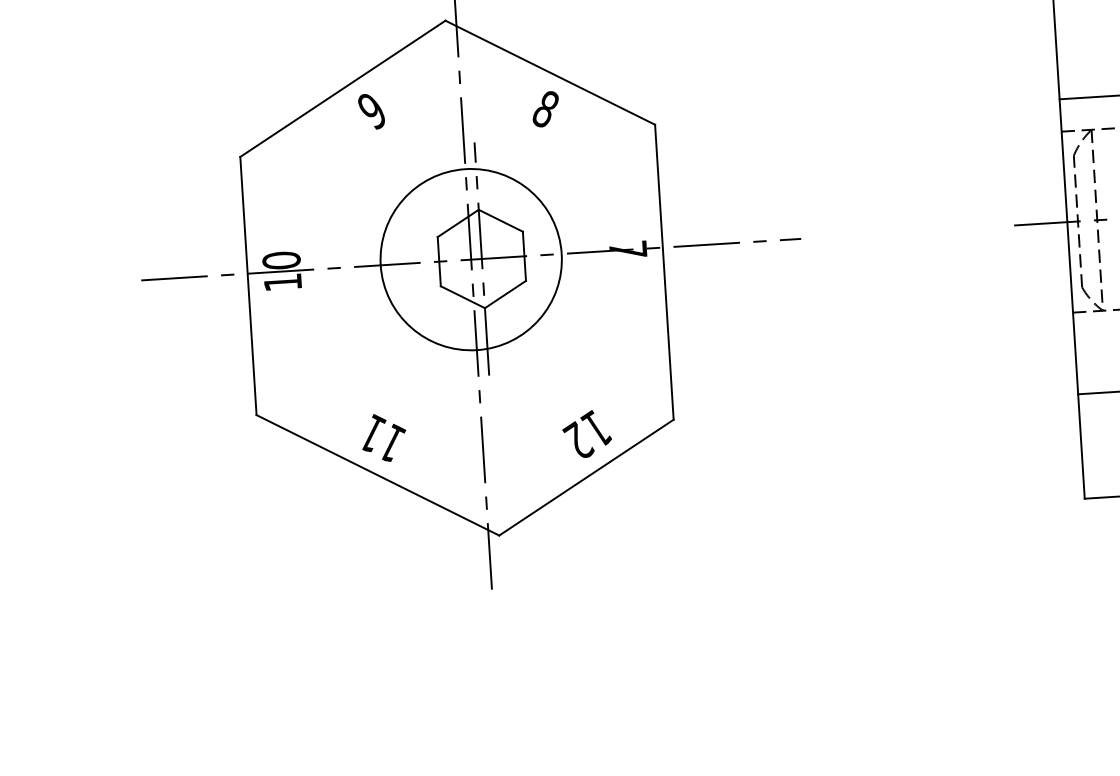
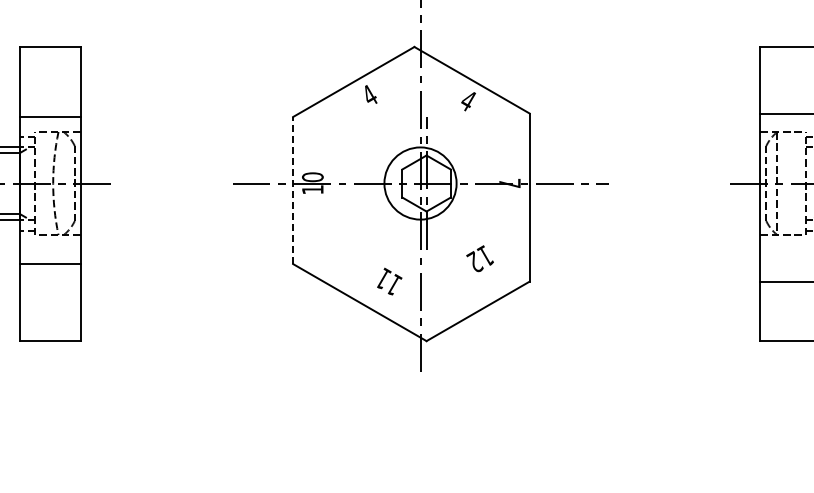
text: (546, 108) -> (468, 100), 8 -> 4
text: (371, 110) -> (369, 95), 9 -> 4
circle: (471, 259) -> (420, 183), size x0.7
line: (249, 285) -> (293, 190), solid -> dashed
text: (586, 433) -> (479, 258), moved
text: (383, 437) -> (389, 281), moved

